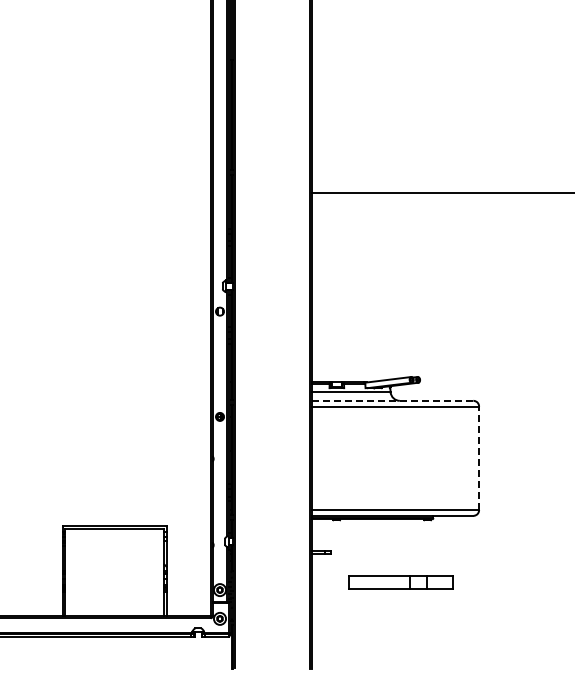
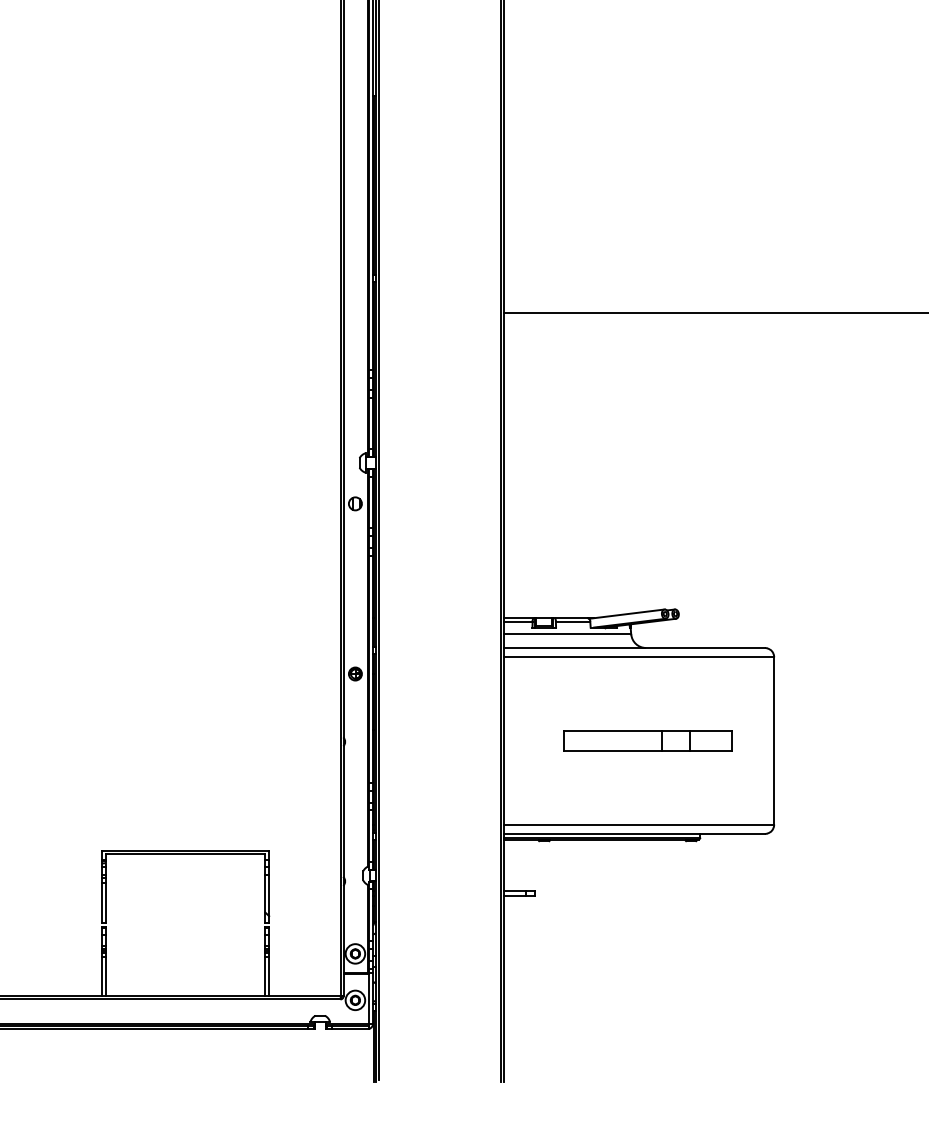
line: (392, 400) -> (634, 647), dashed -> solid
line: (479, 458) -> (774, 741), dashed -> solid
part: (400, 582) -> (647, 741), moved

